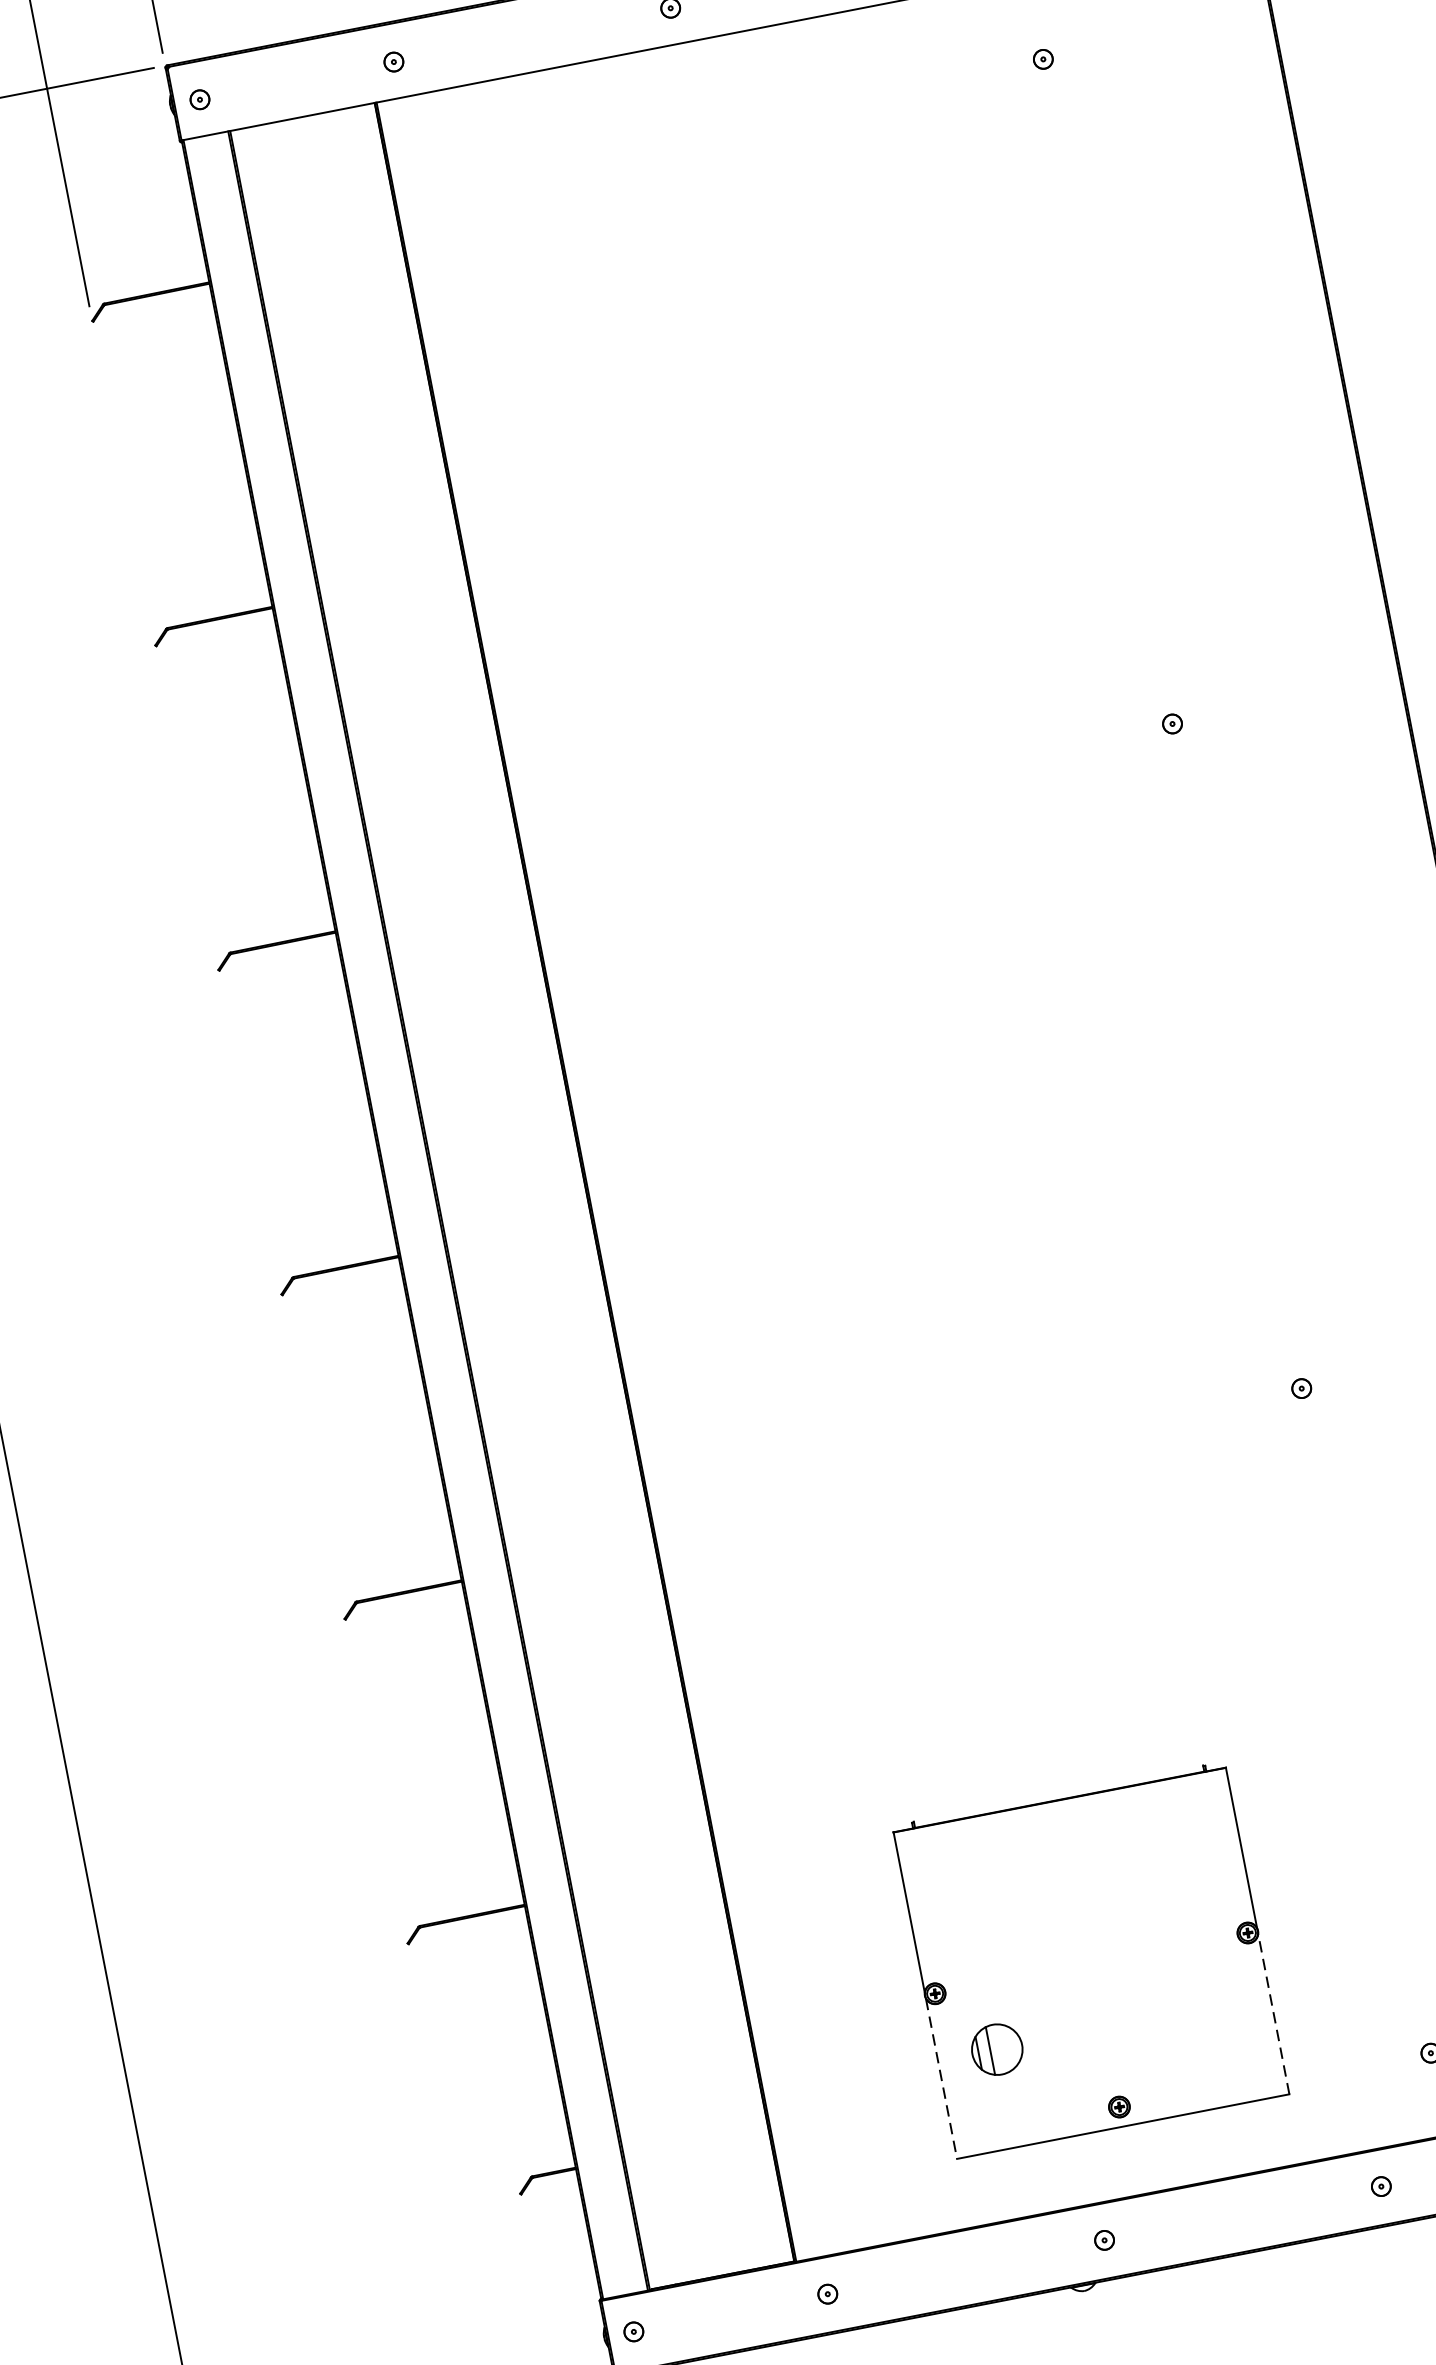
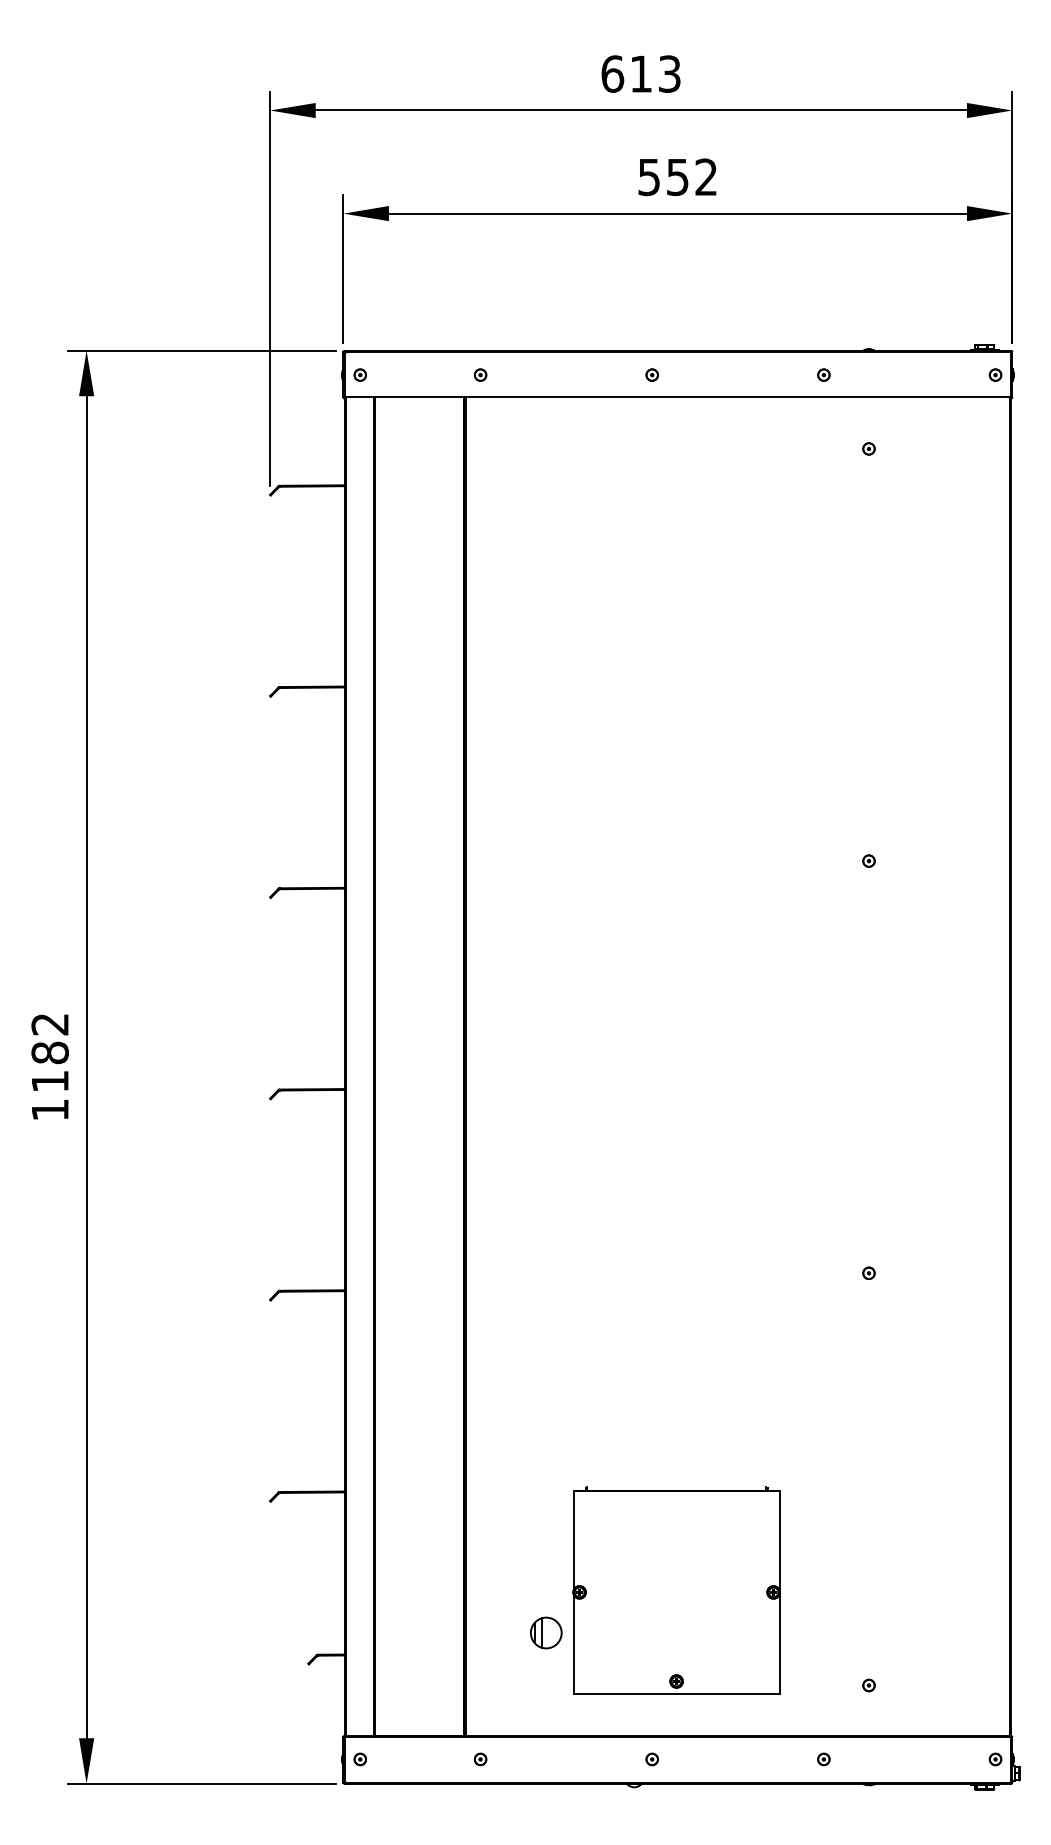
line: (1273, 2013) -> (779, 1643), dashed -> solid
part: (997, 2048) -> (546, 1632), moved
line: (941, 2078) -> (573, 1643), dashed -> solid

